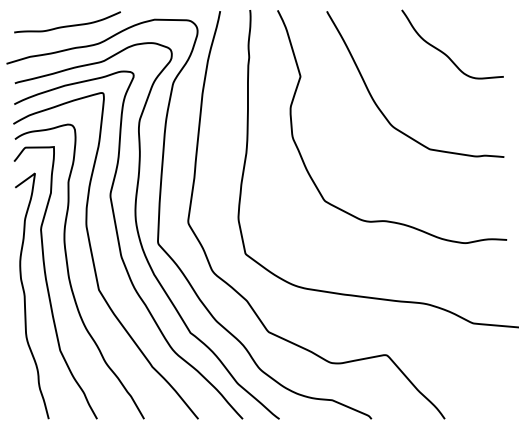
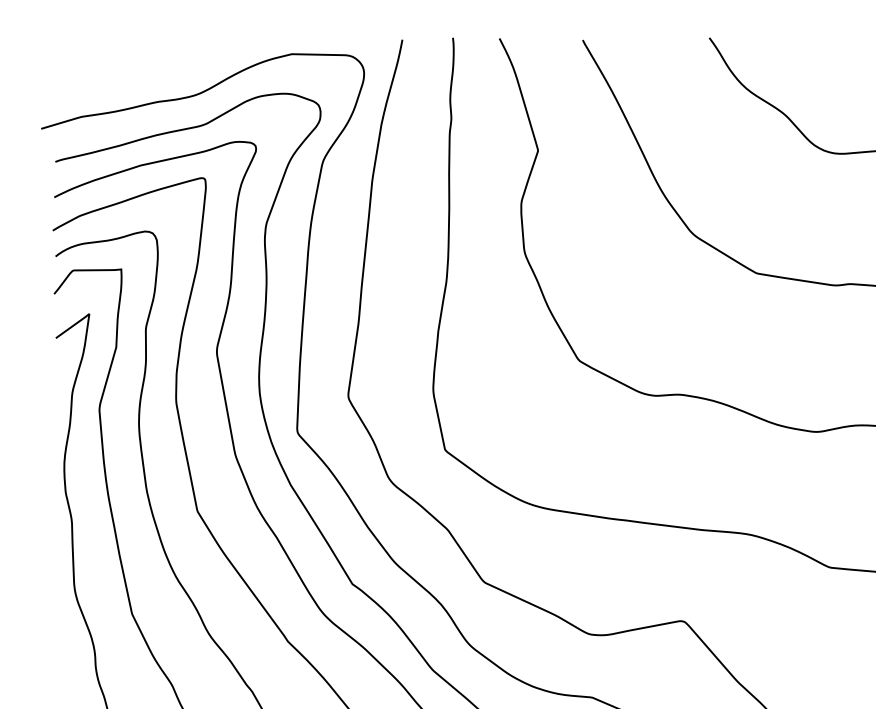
curve: (67, 25) -> (144, 64), removed

